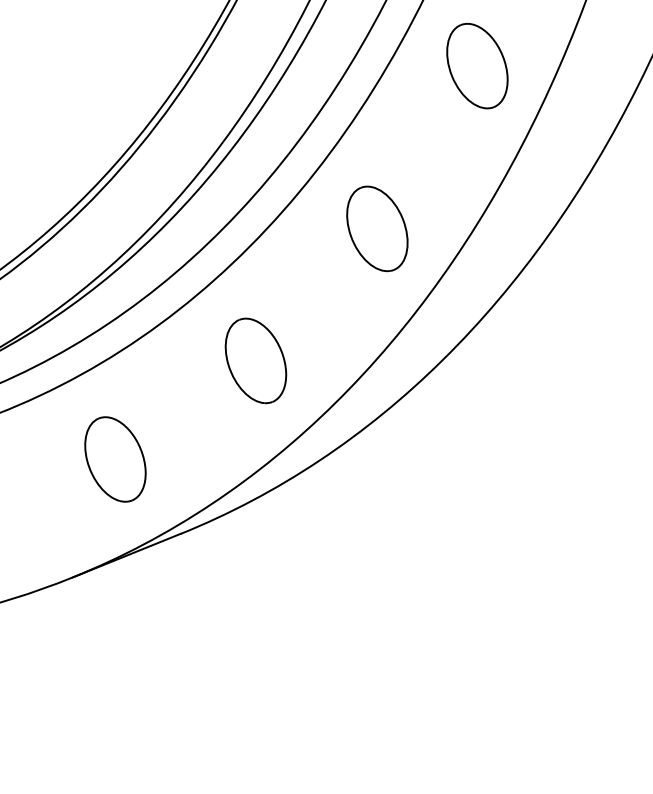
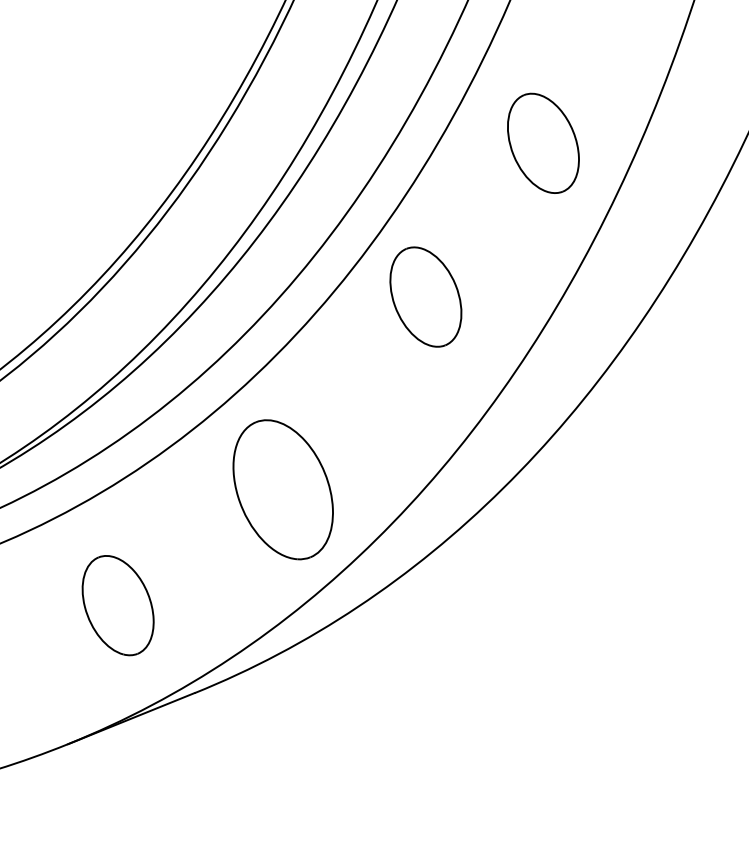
part: (377, 228) -> (426, 296), moved
part: (255, 360) -> (282, 489), size x1.4

